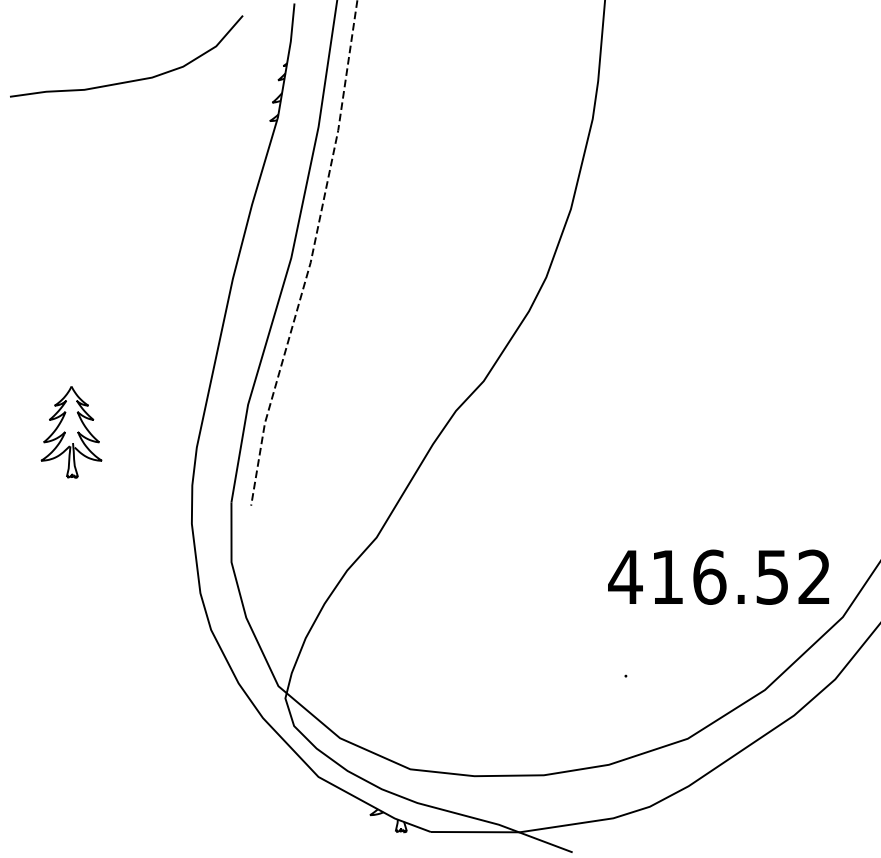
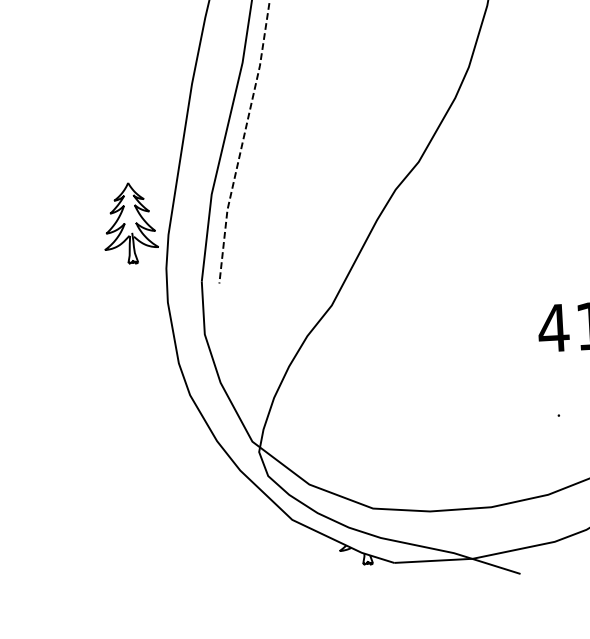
part: (71, 432) -> (130, 223), moved

